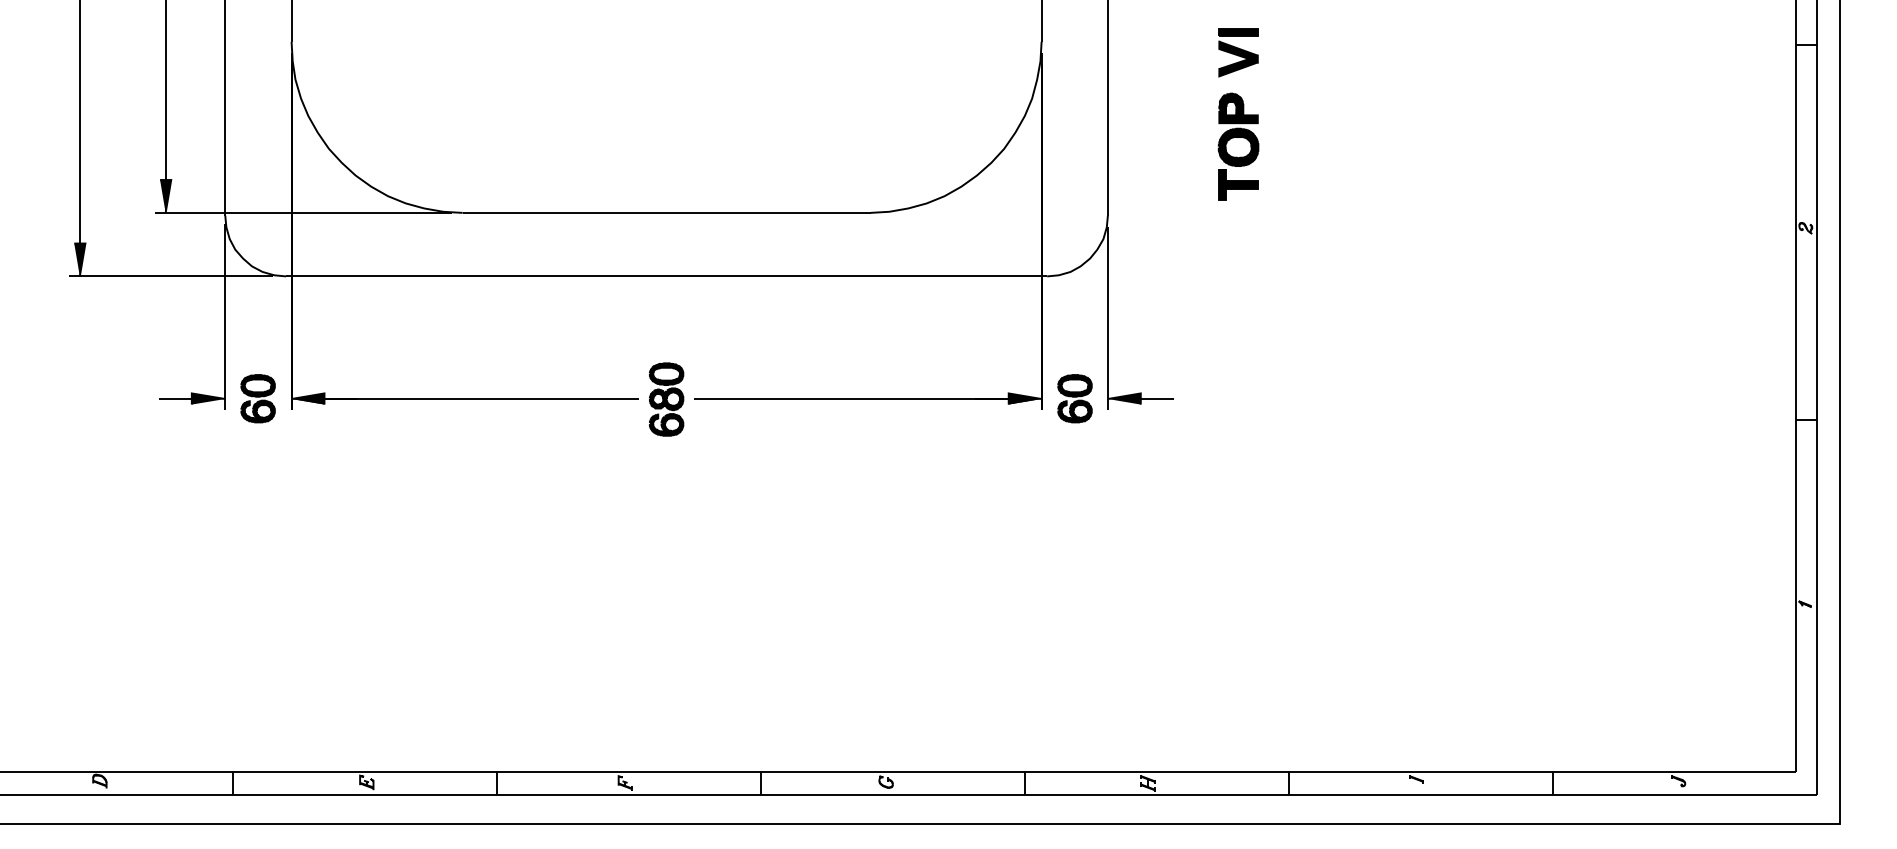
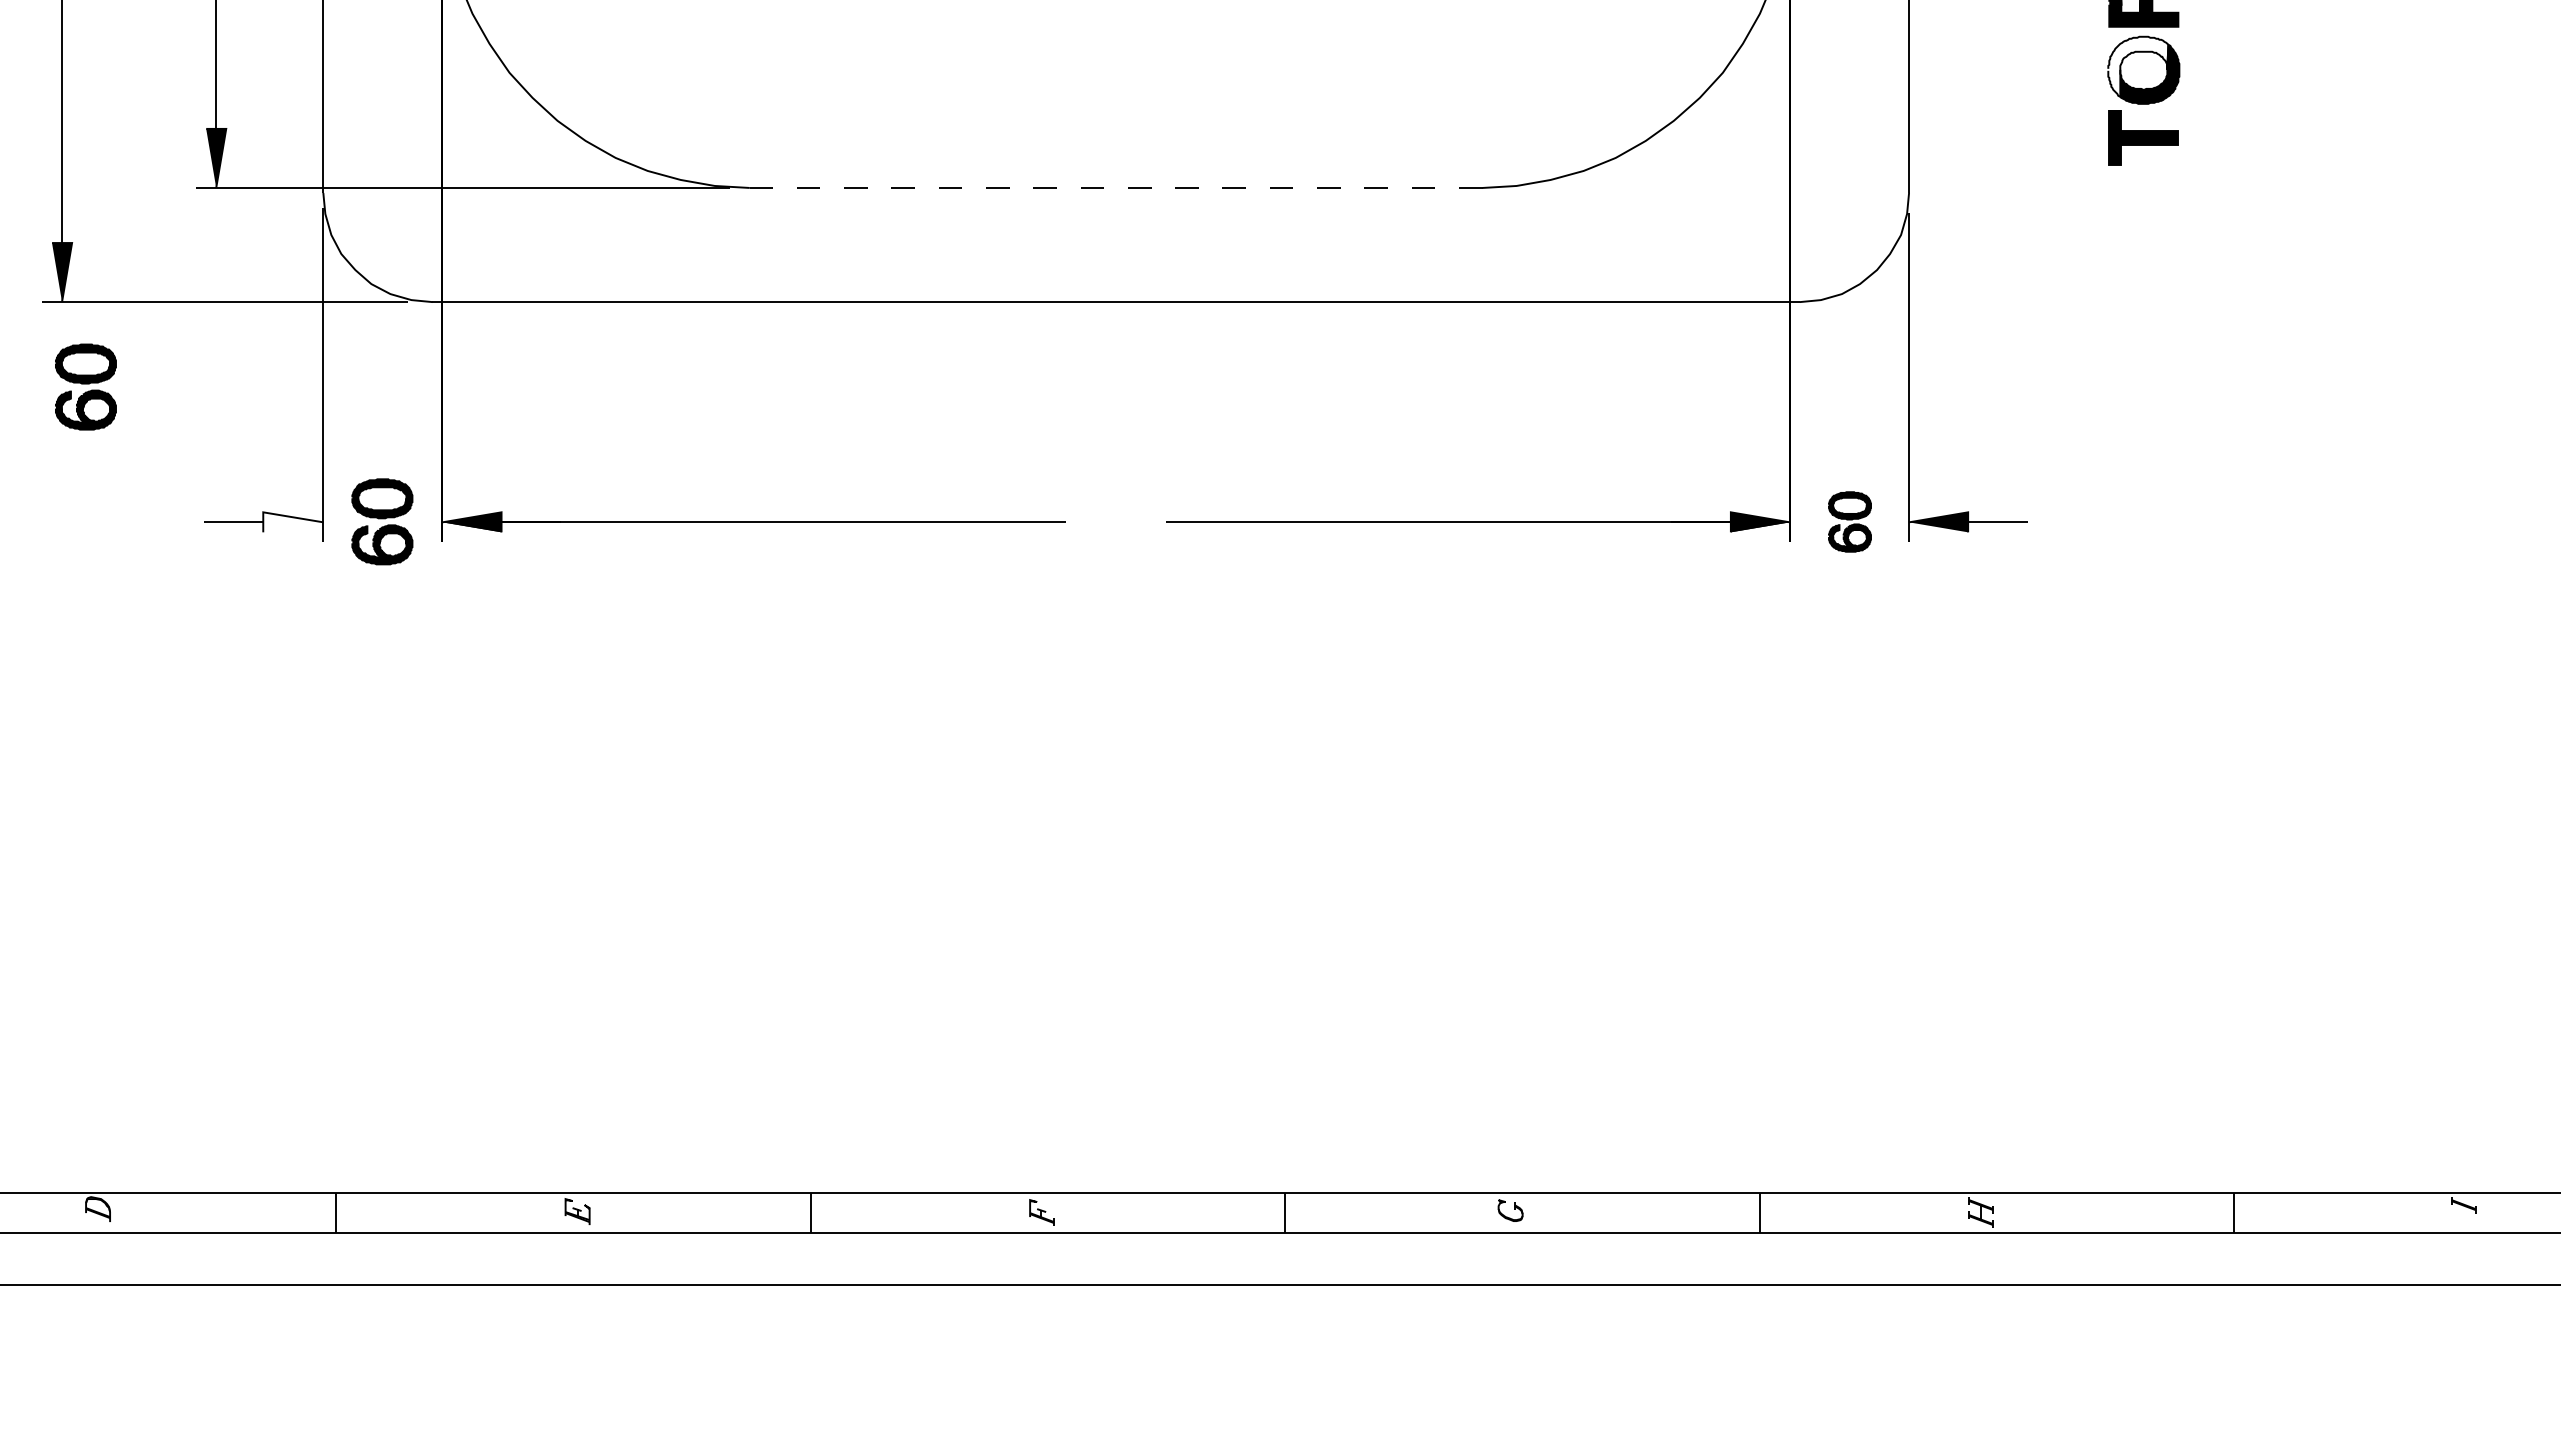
fill: (1235, 145) -> (2138, 66), removed
line: (666, 212) -> (1116, 187), solid -> dashed
part: (92, 323) -> (84, 386), added
fill: (208, 398) -> (293, 521), removed
part: (1074, 398) -> (1849, 521), size x0.7
part: (666, 399) -> (1116, 523), removed

